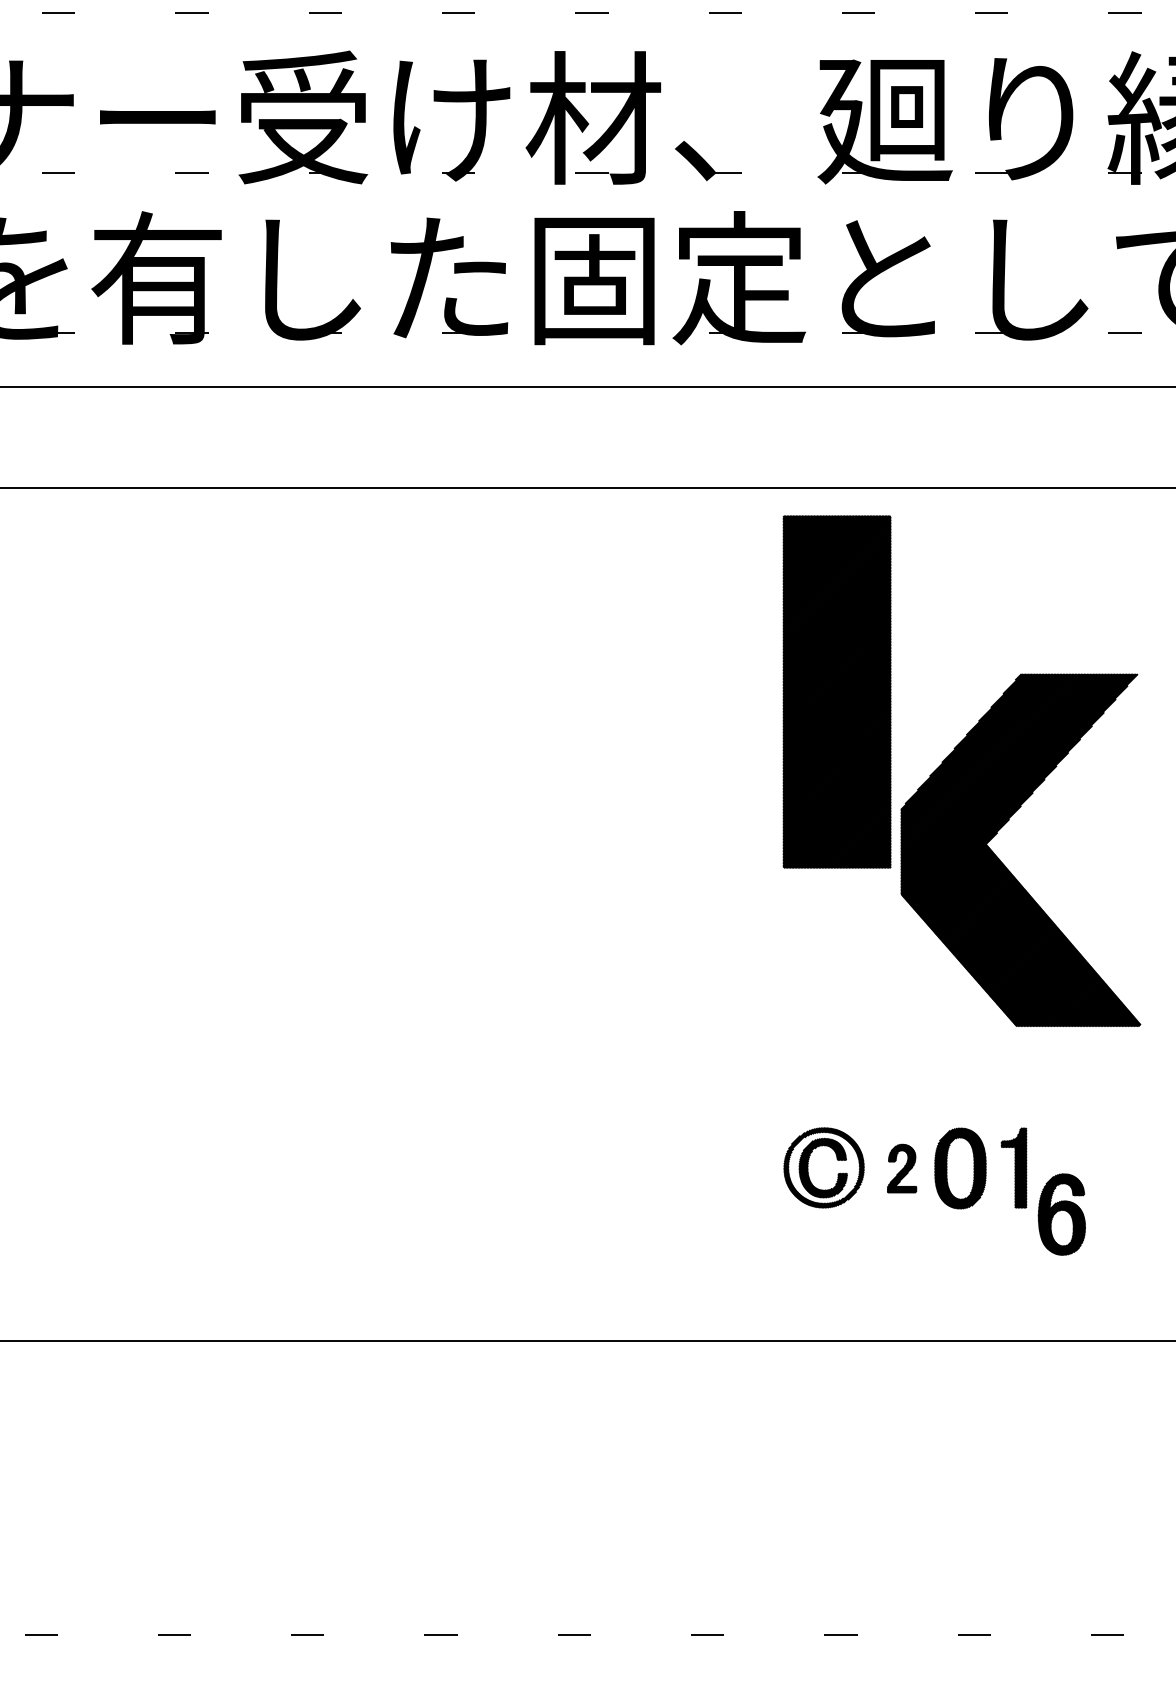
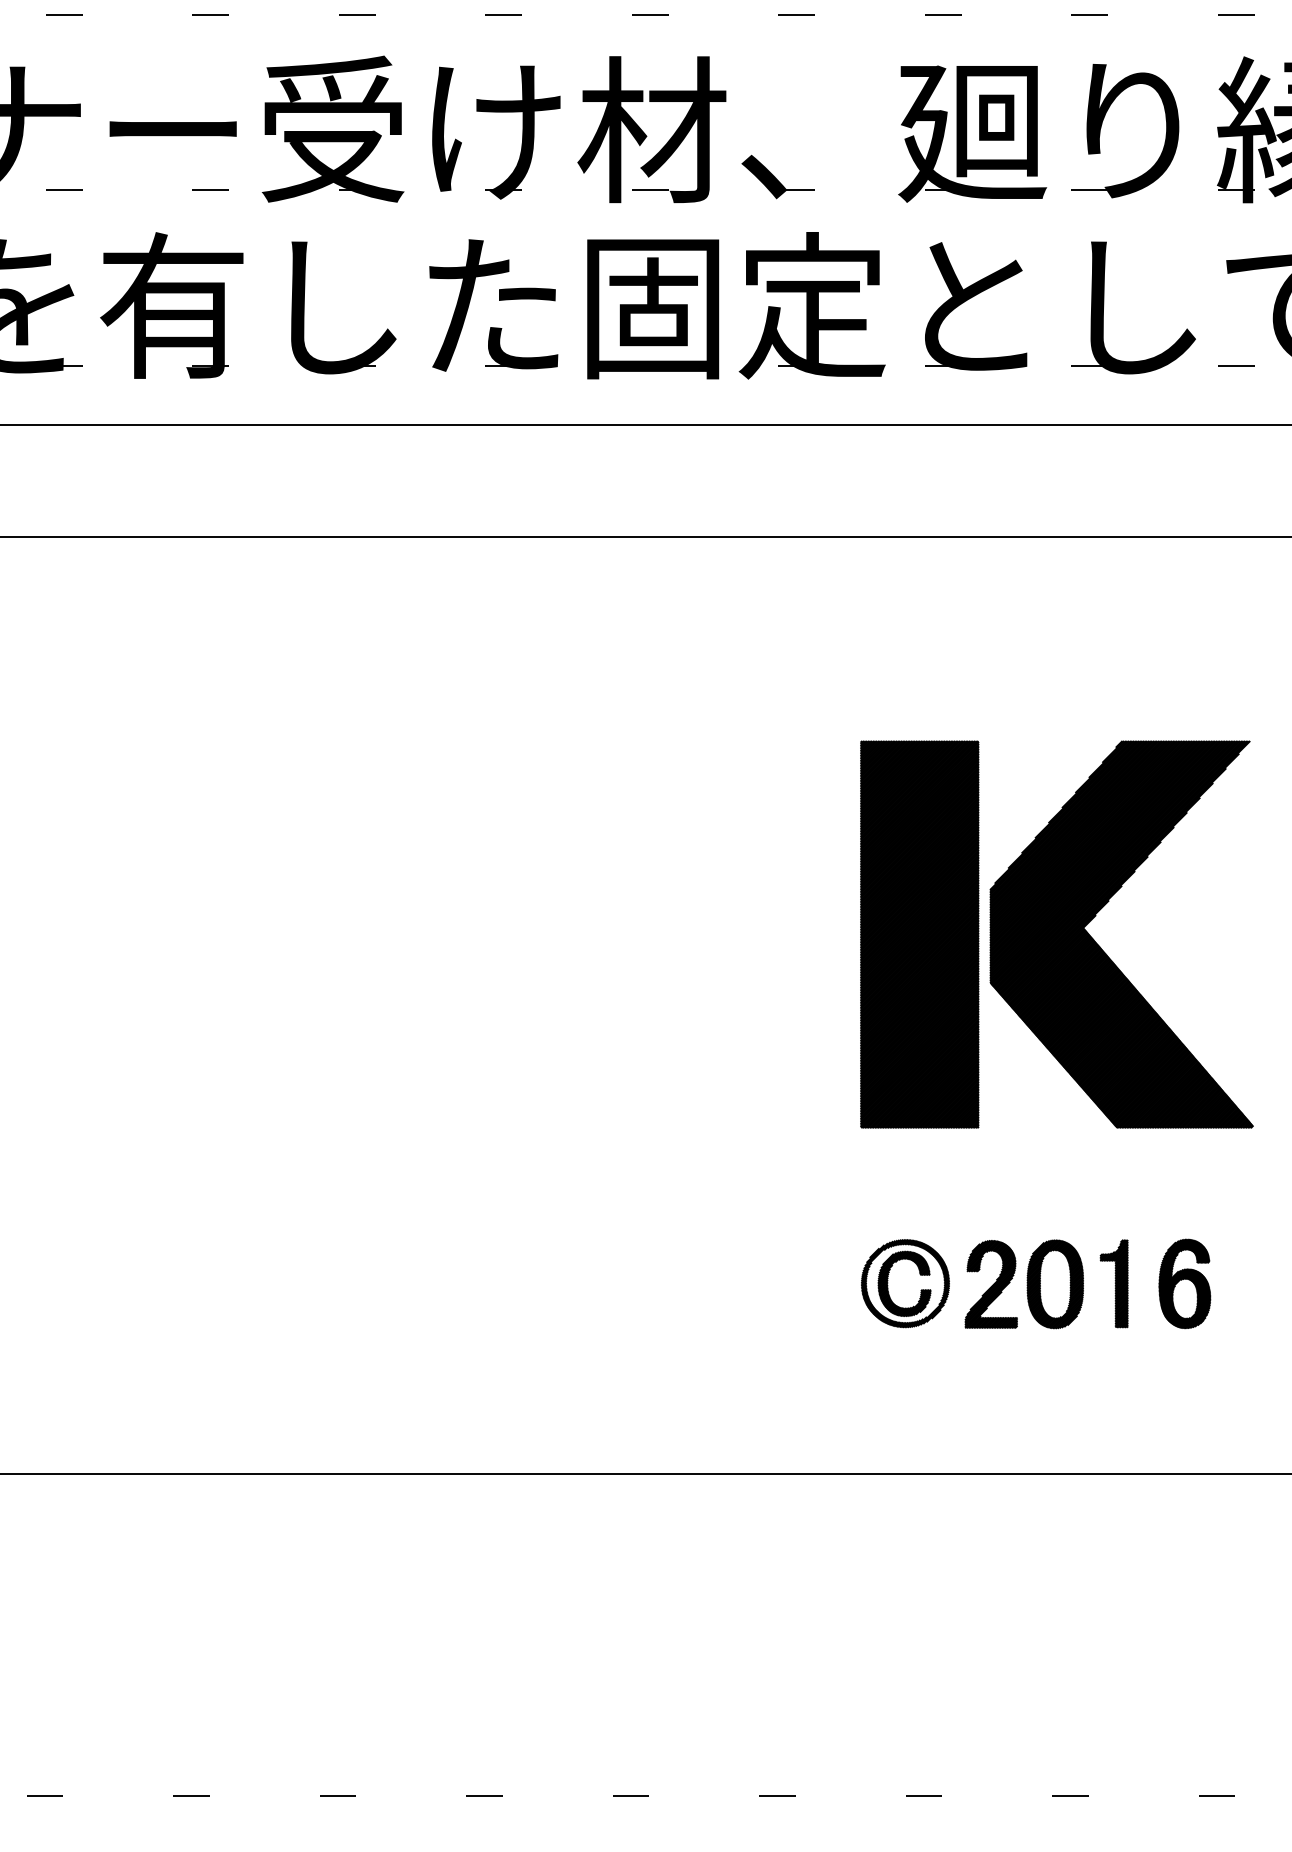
part: (836, 691) -> (919, 934), moved
part: (901, 1168) -> (990, 1284), size x1.67
part: (1061, 1214) -> (1184, 1283), moved

